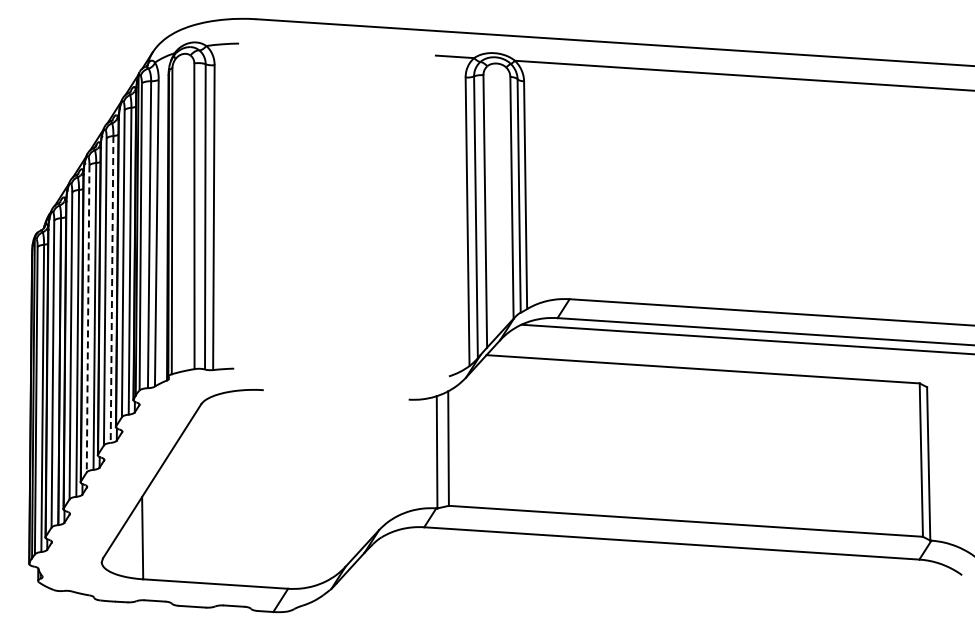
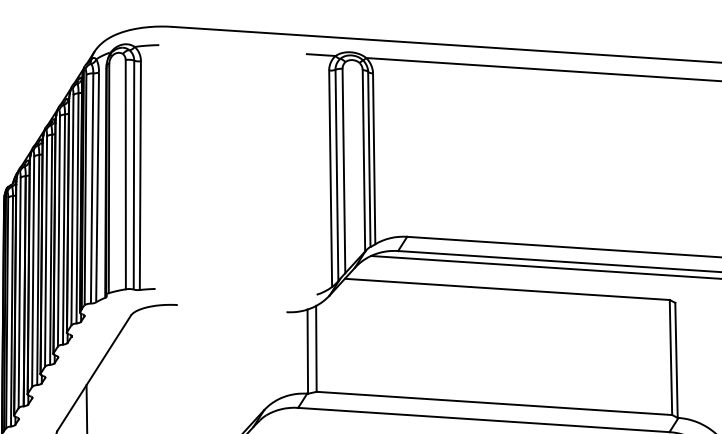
line: (112, 289) -> (64, 229), dashed -> solid
line: (88, 319) -> (46, 252), dashed -> solid

